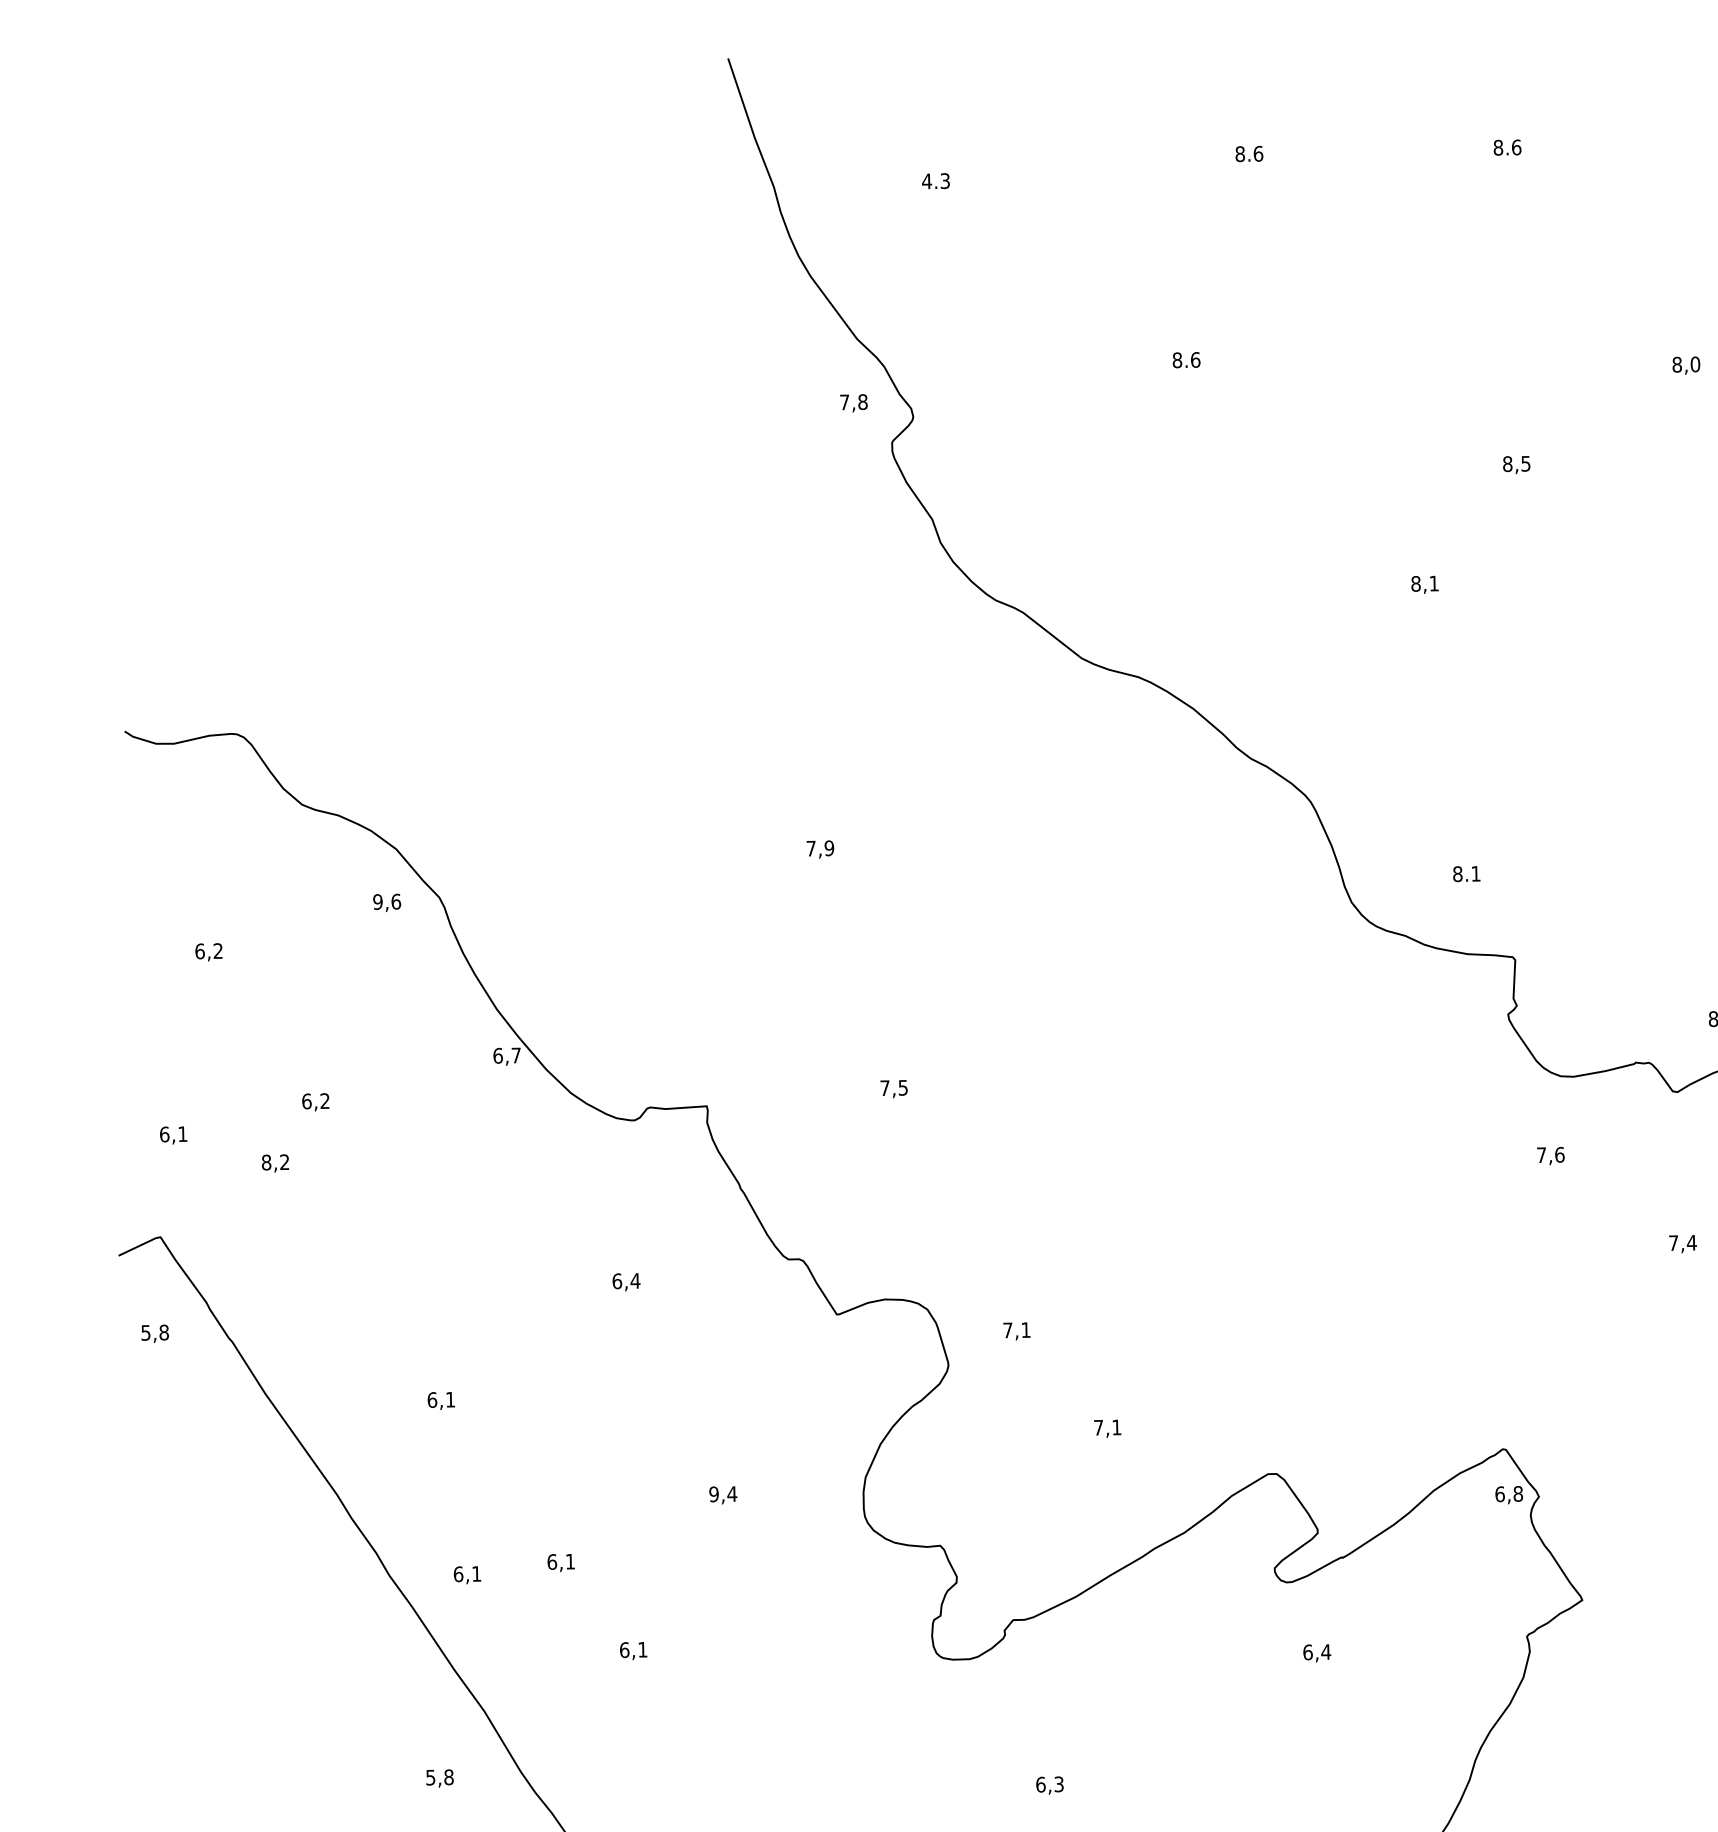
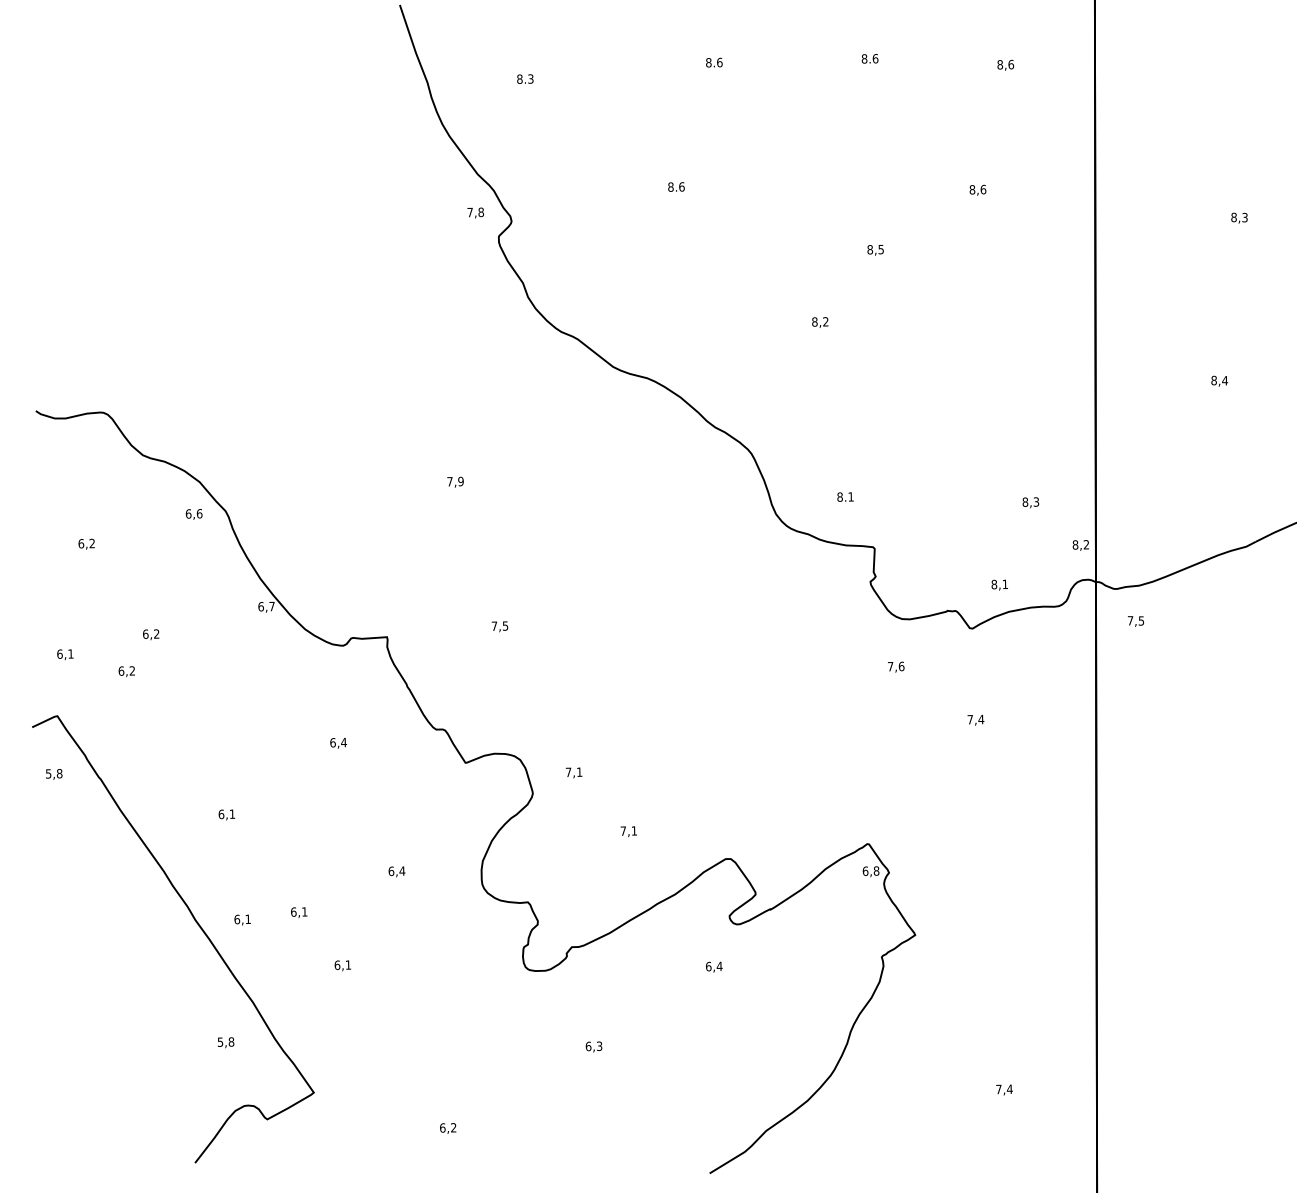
text: (926, 180) -> (519, 78), 4.3 -> 8.3
text: (1695, 364) -> (983, 189), 8,0 -> 8,6
text: (1433, 583) -> (825, 321), 8,1 -> 8,2
text: (377, 901) -> (188, 513), 9,6 -> 6,6
text: (266, 1161) -> (121, 670), 8,2 -> 6,2
text: (714, 1494) -> (391, 871), 9,4 -> 6,4
text: (1317, 1652) -> (714, 966), moved

